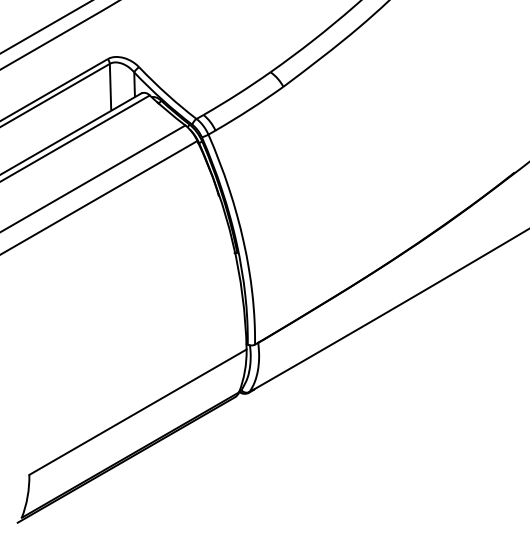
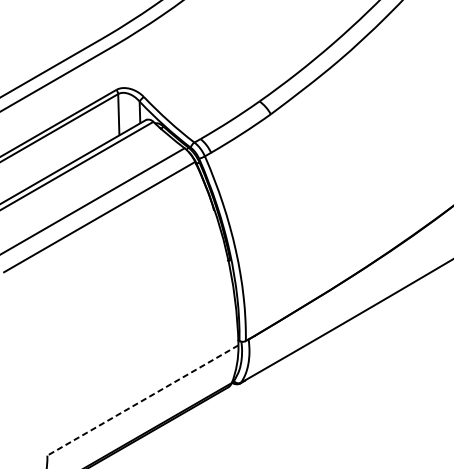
line: (137, 412) -> (142, 400), solid -> dashed

